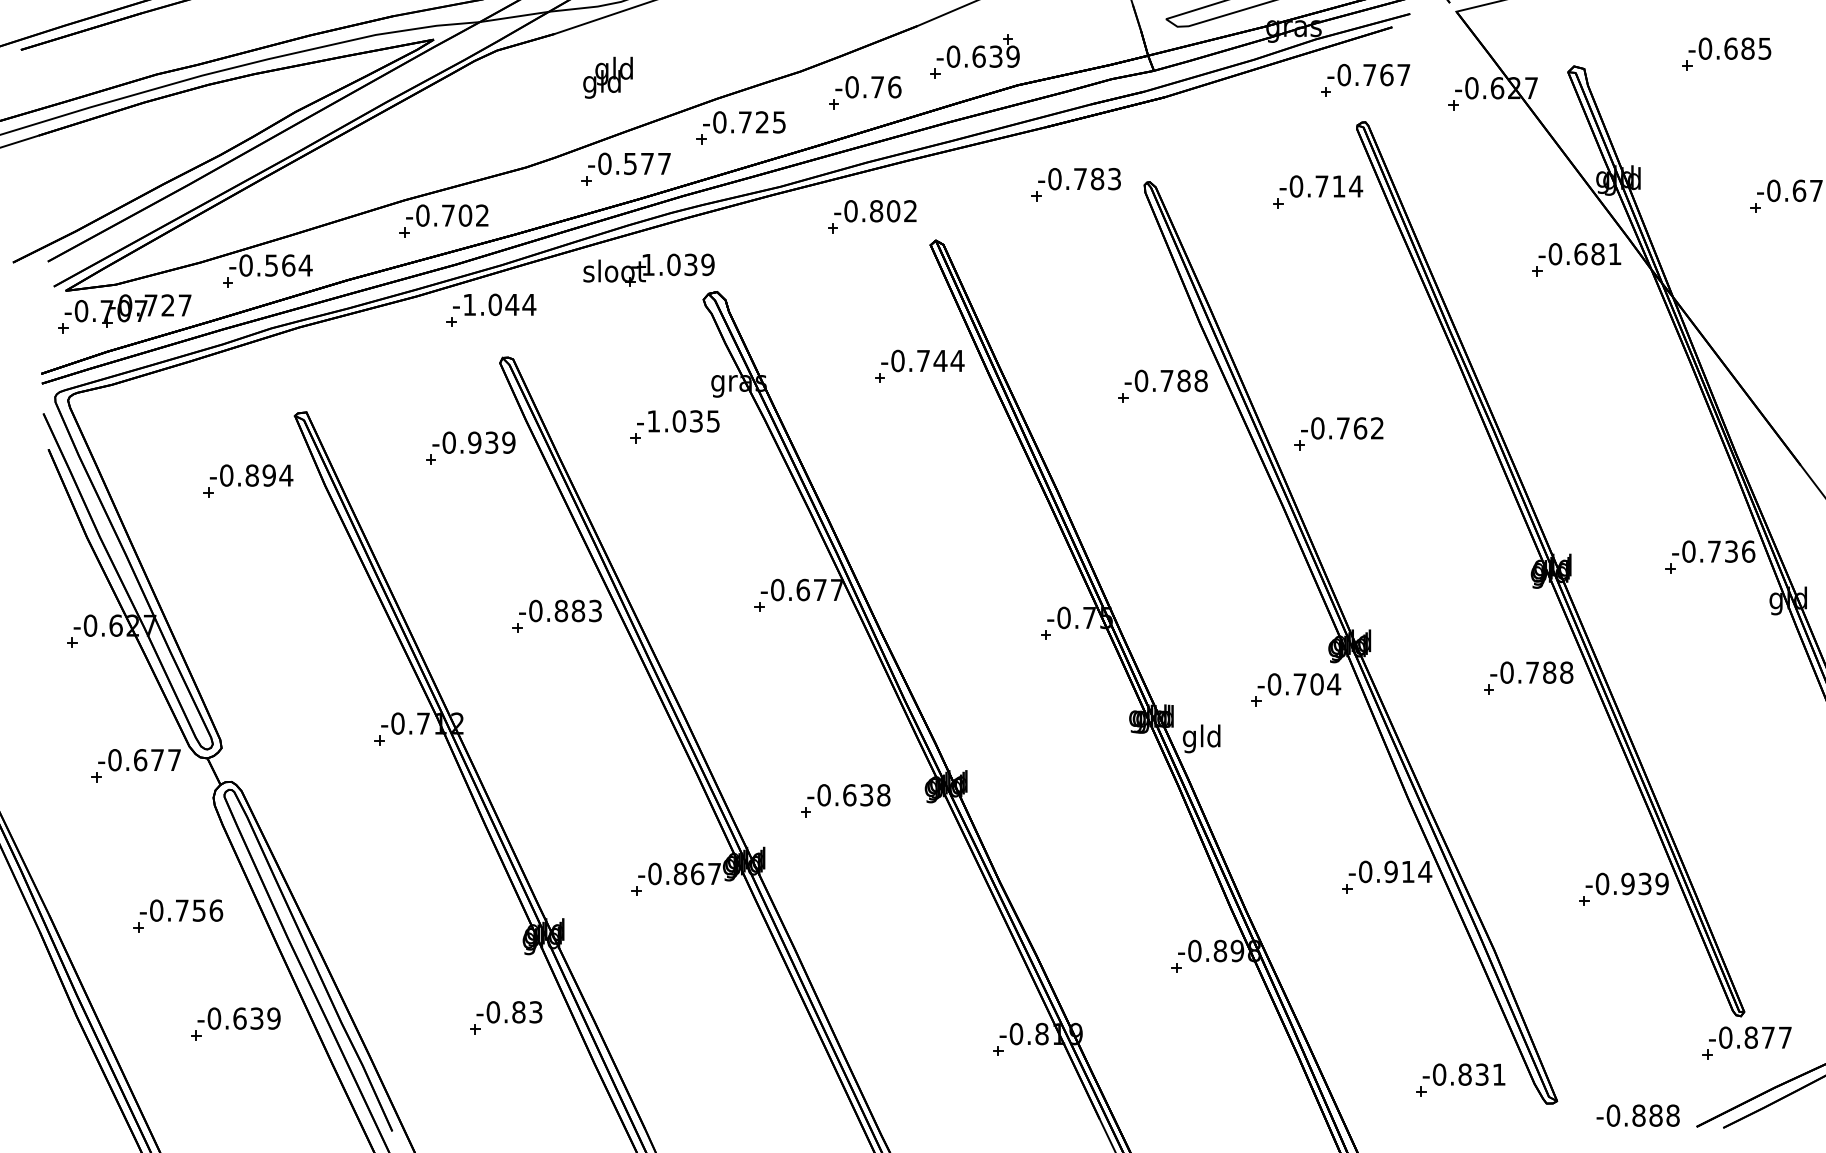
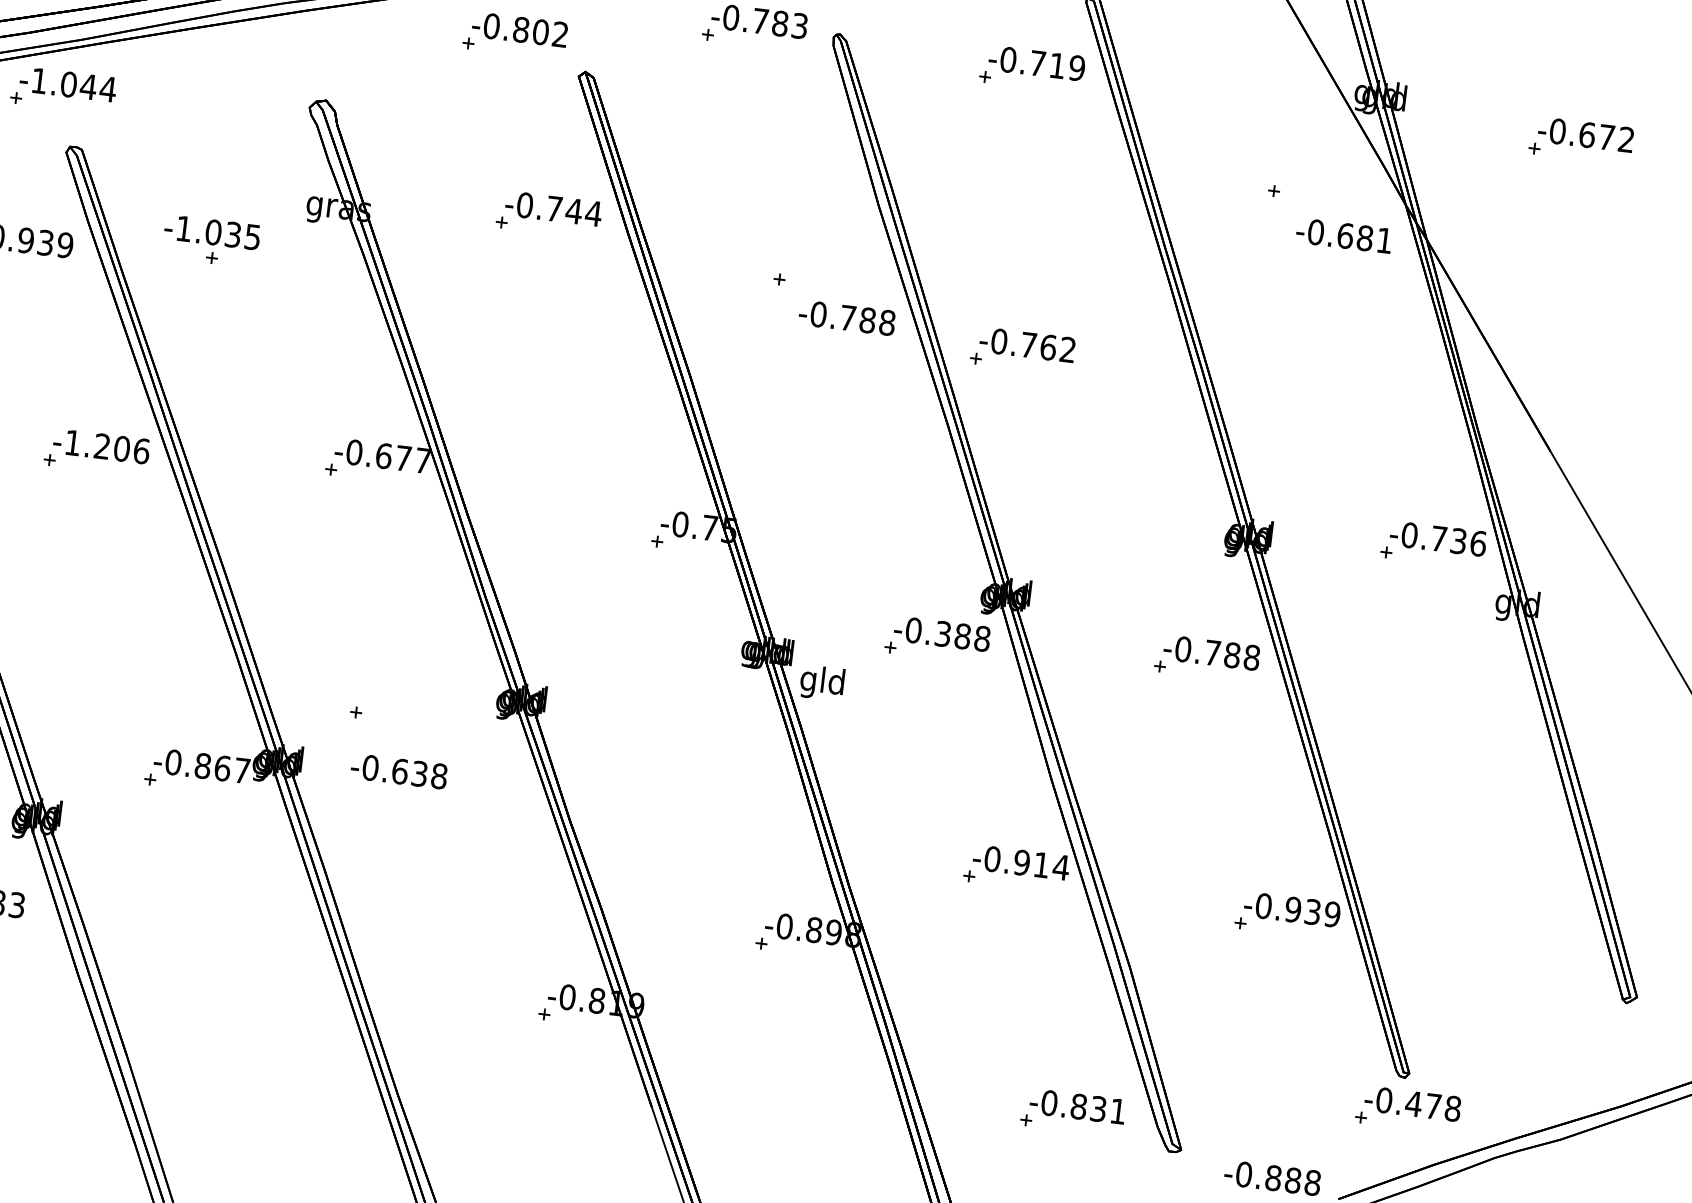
text: (1356, 186) -> (1077, 68), -0.714 -> -0.719
text: (1579, 254) -> (1343, 236), moved
part: (648, 269) -> (250, 65), removed
text: (1165, 380) -> (846, 317), moved
text: (678, 421) -> (212, 232), moved
text: (565, 610) -> (107, 446), -0.883 -> -1.206
text: (1317, 684) -> (963, 636), -0.704 -> -0.388
text: (848, 795) -> (398, 771), moved
text: (1768, 1037) -> (1433, 1106), -0.877 -> -0.478

